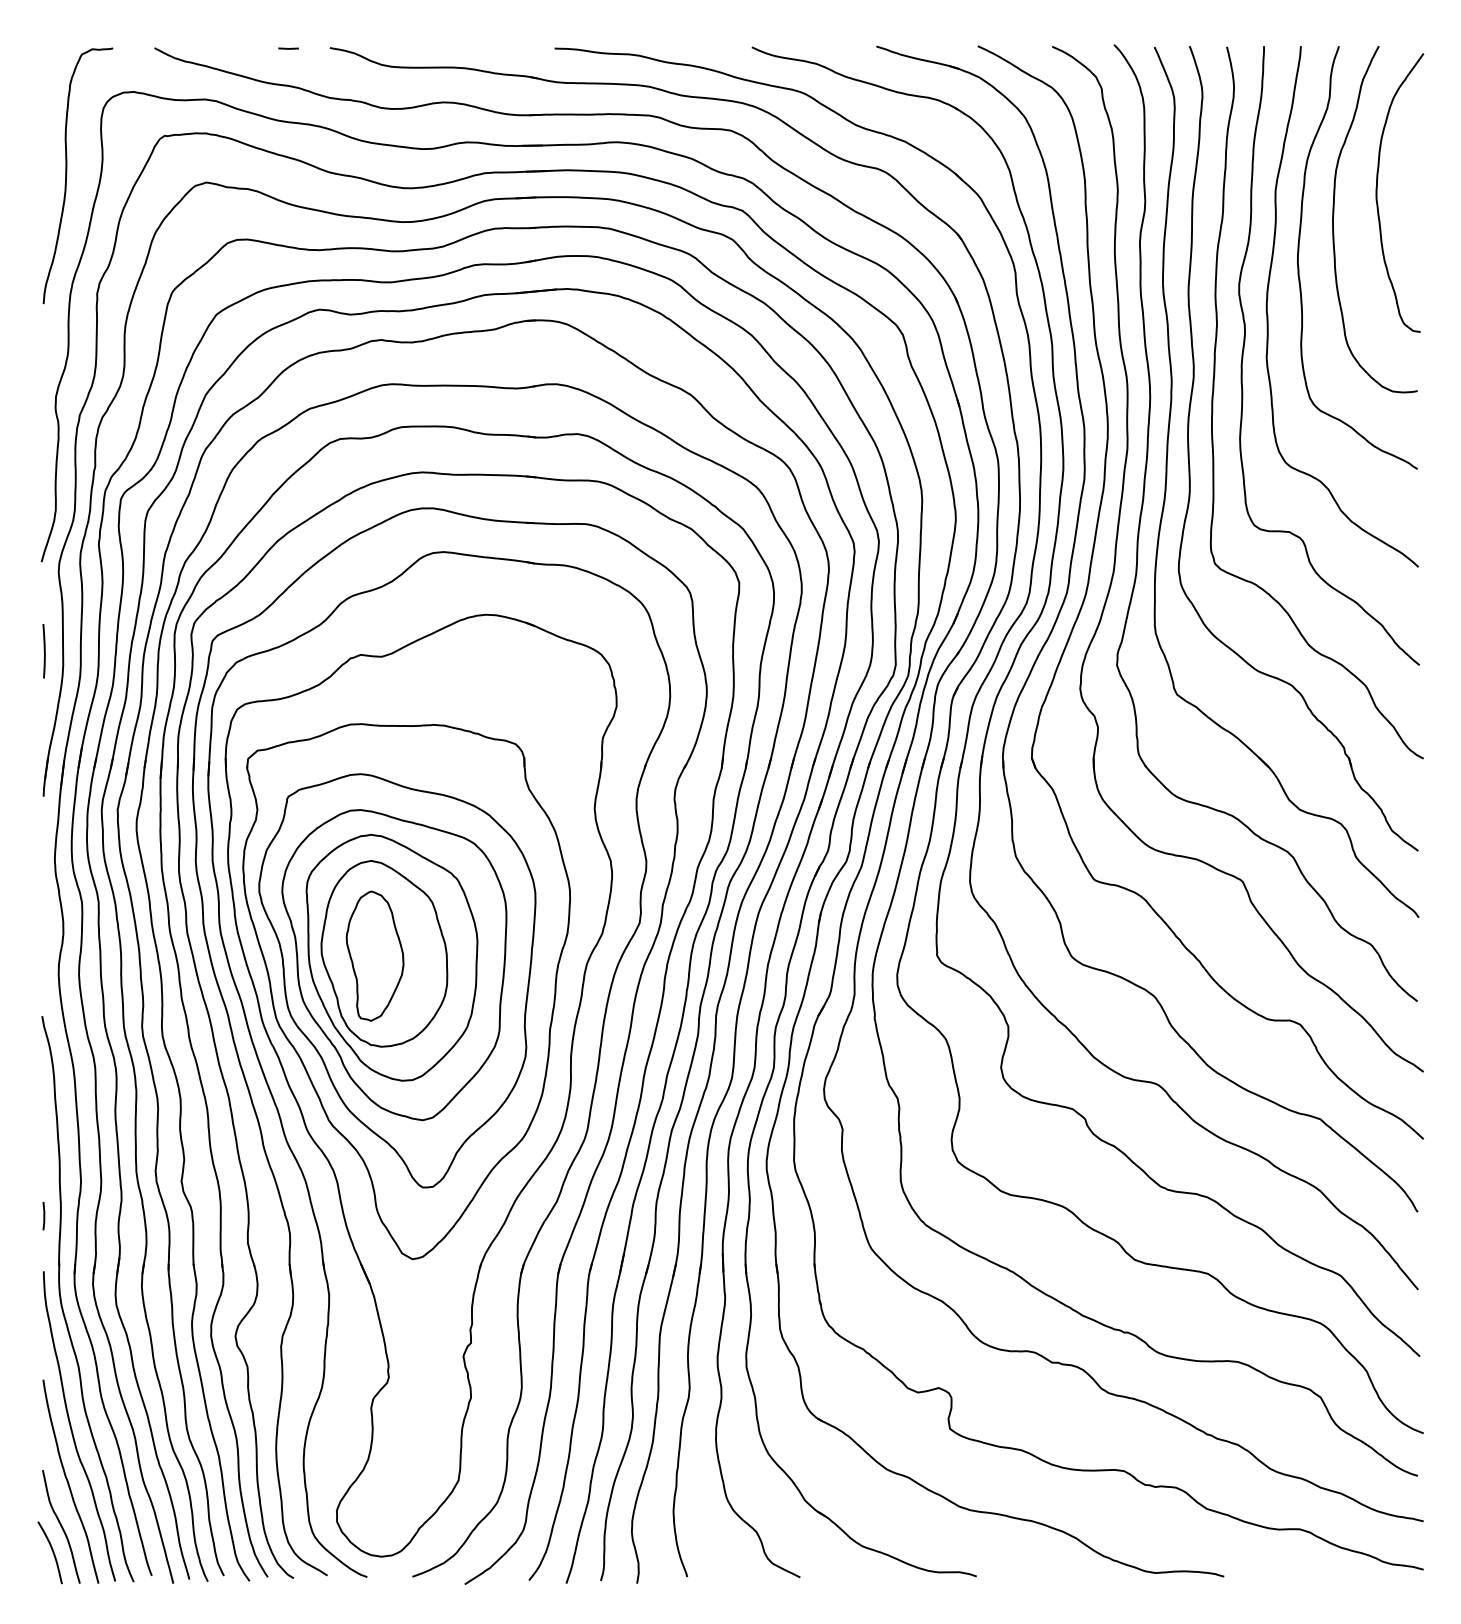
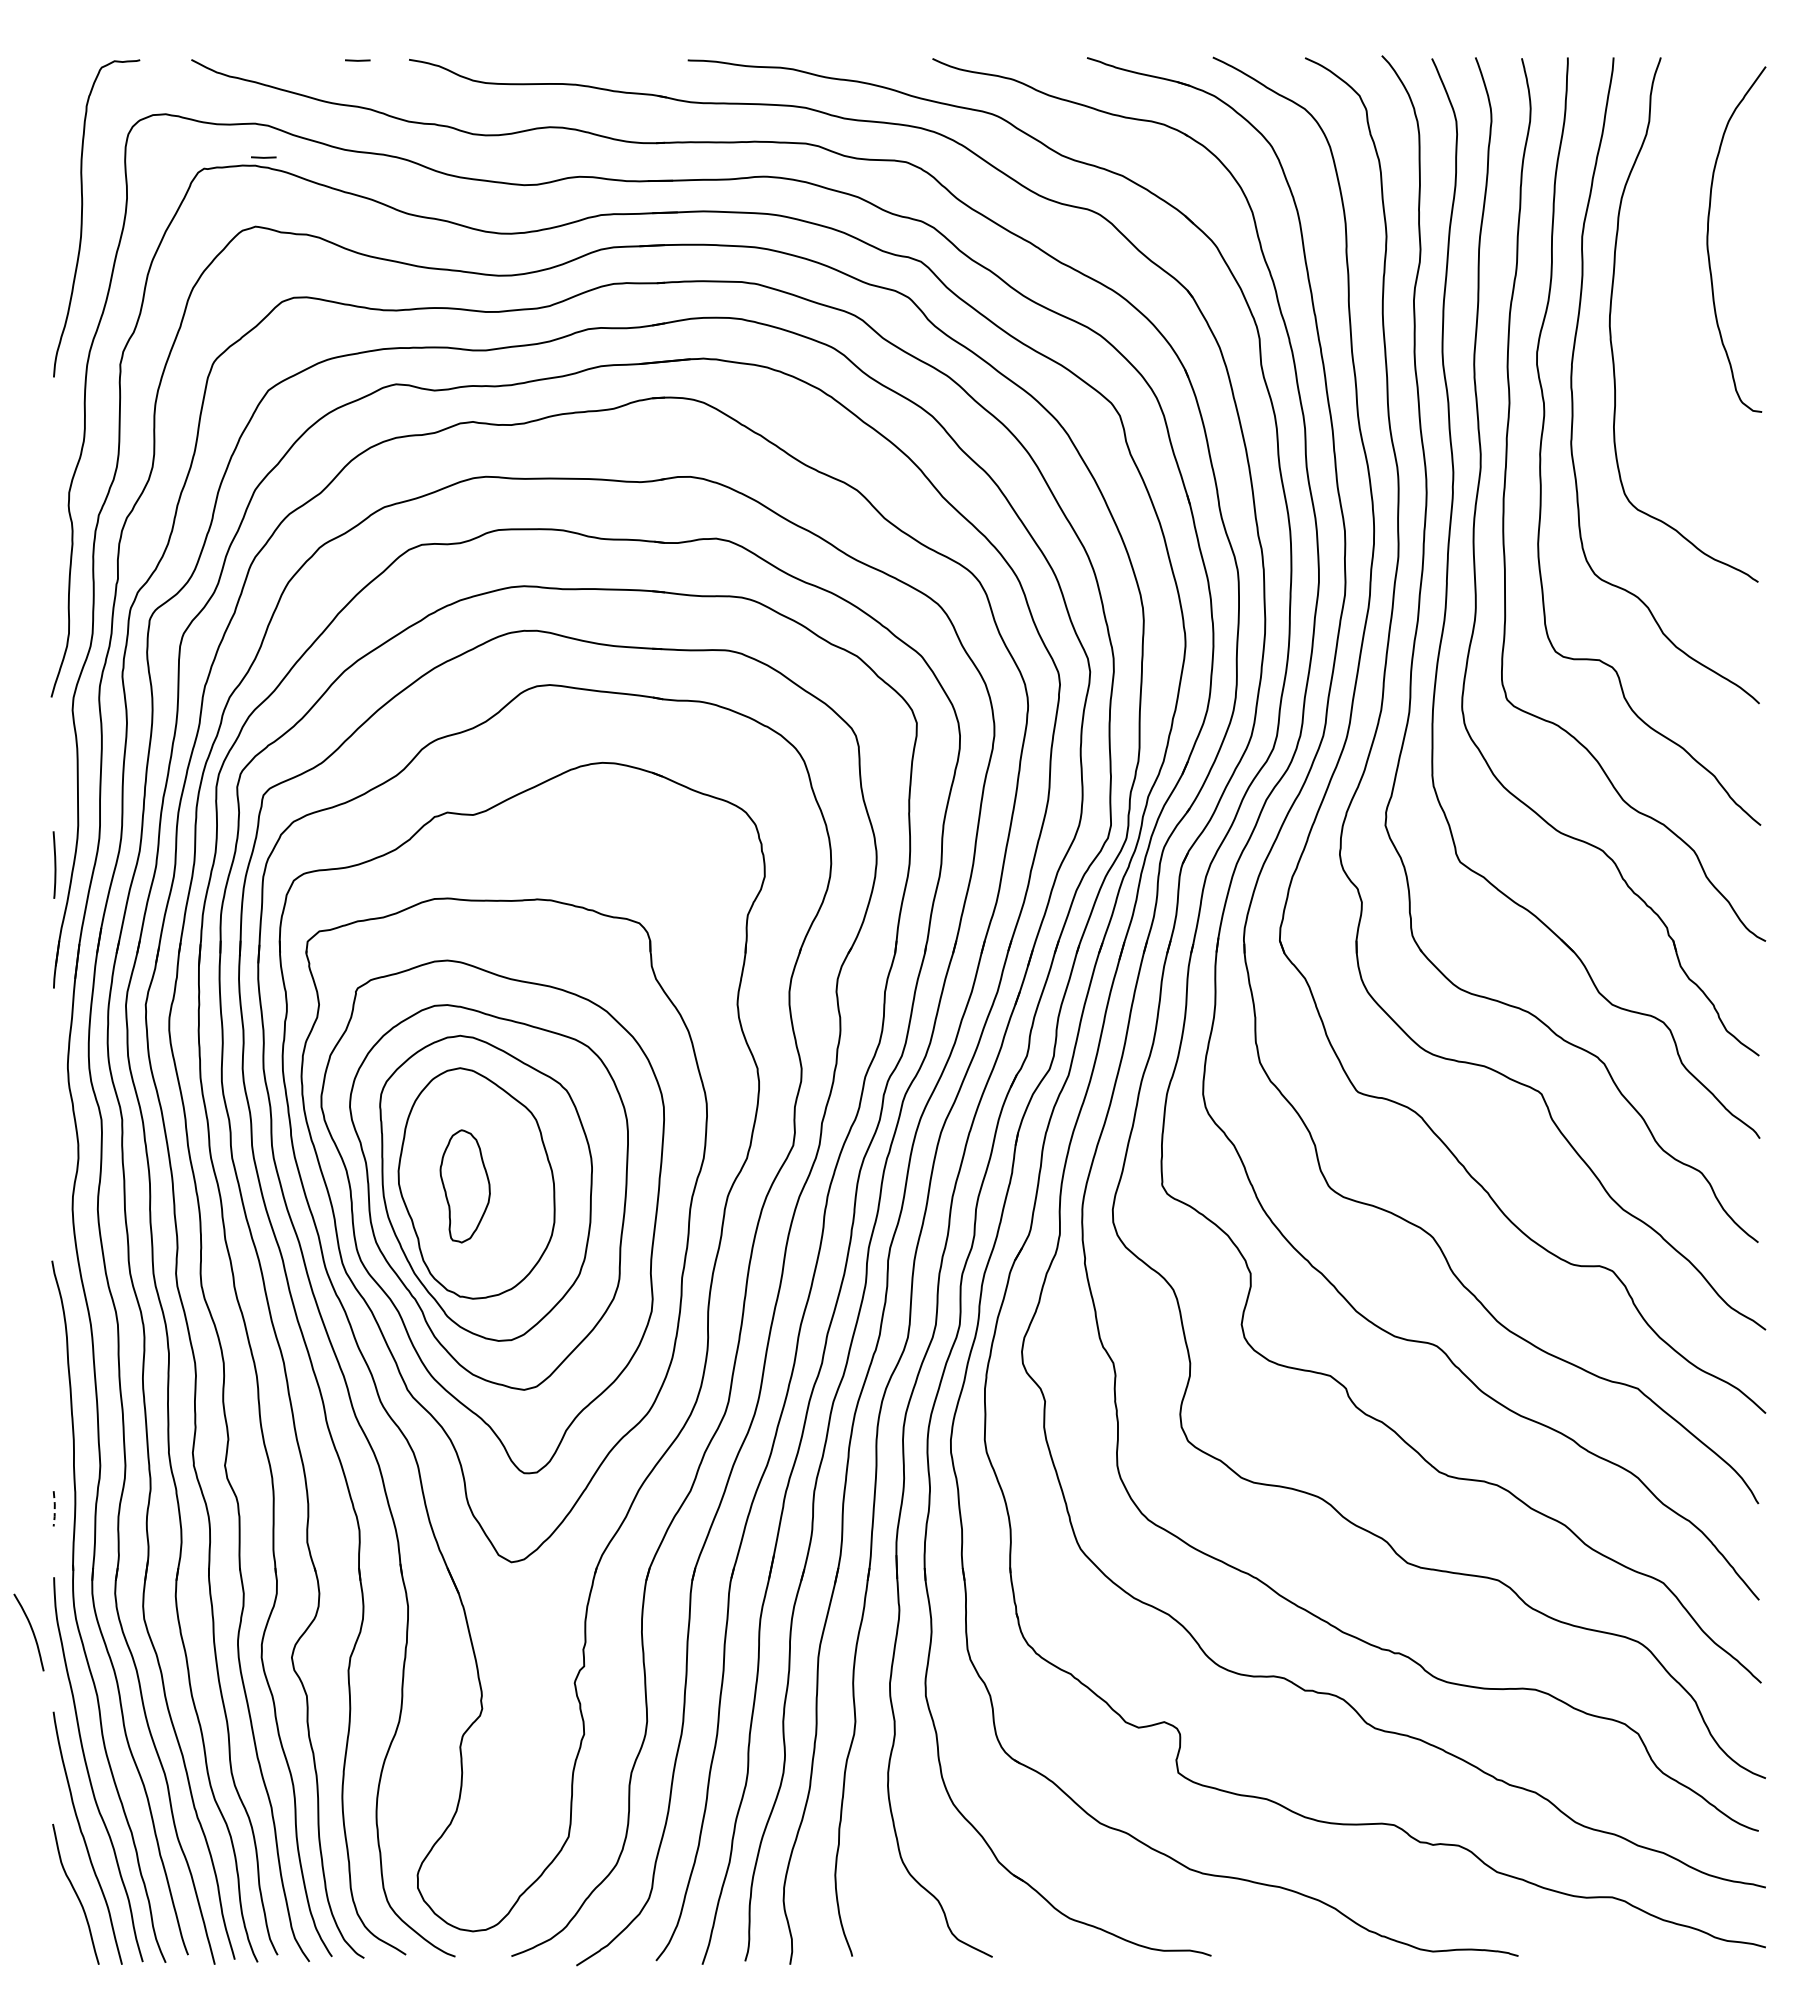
line: (212, 126) -> (263, 157), added
curve: (1333, 219) -> (1654, 272), removed
curve: (44, 650) -> (54, 864), moved
part: (375, 956) -> (465, 1186), size x0.7
line: (44, 1215) -> (54, 1508), solid -> dashed
curve: (52, 1551) -> (31, 1630), moved

